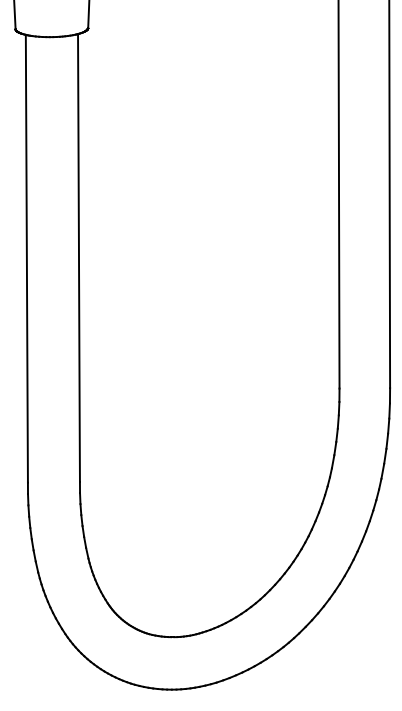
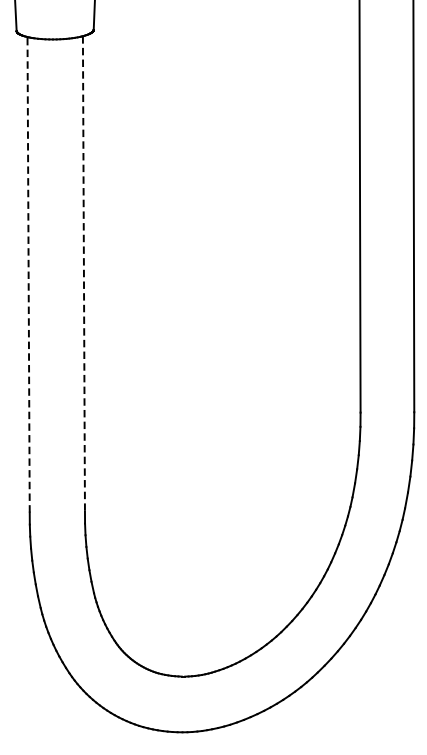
line: (26, 258) -> (28, 274), solid -> dashed
line: (79, 258) -> (84, 274), solid -> dashed

